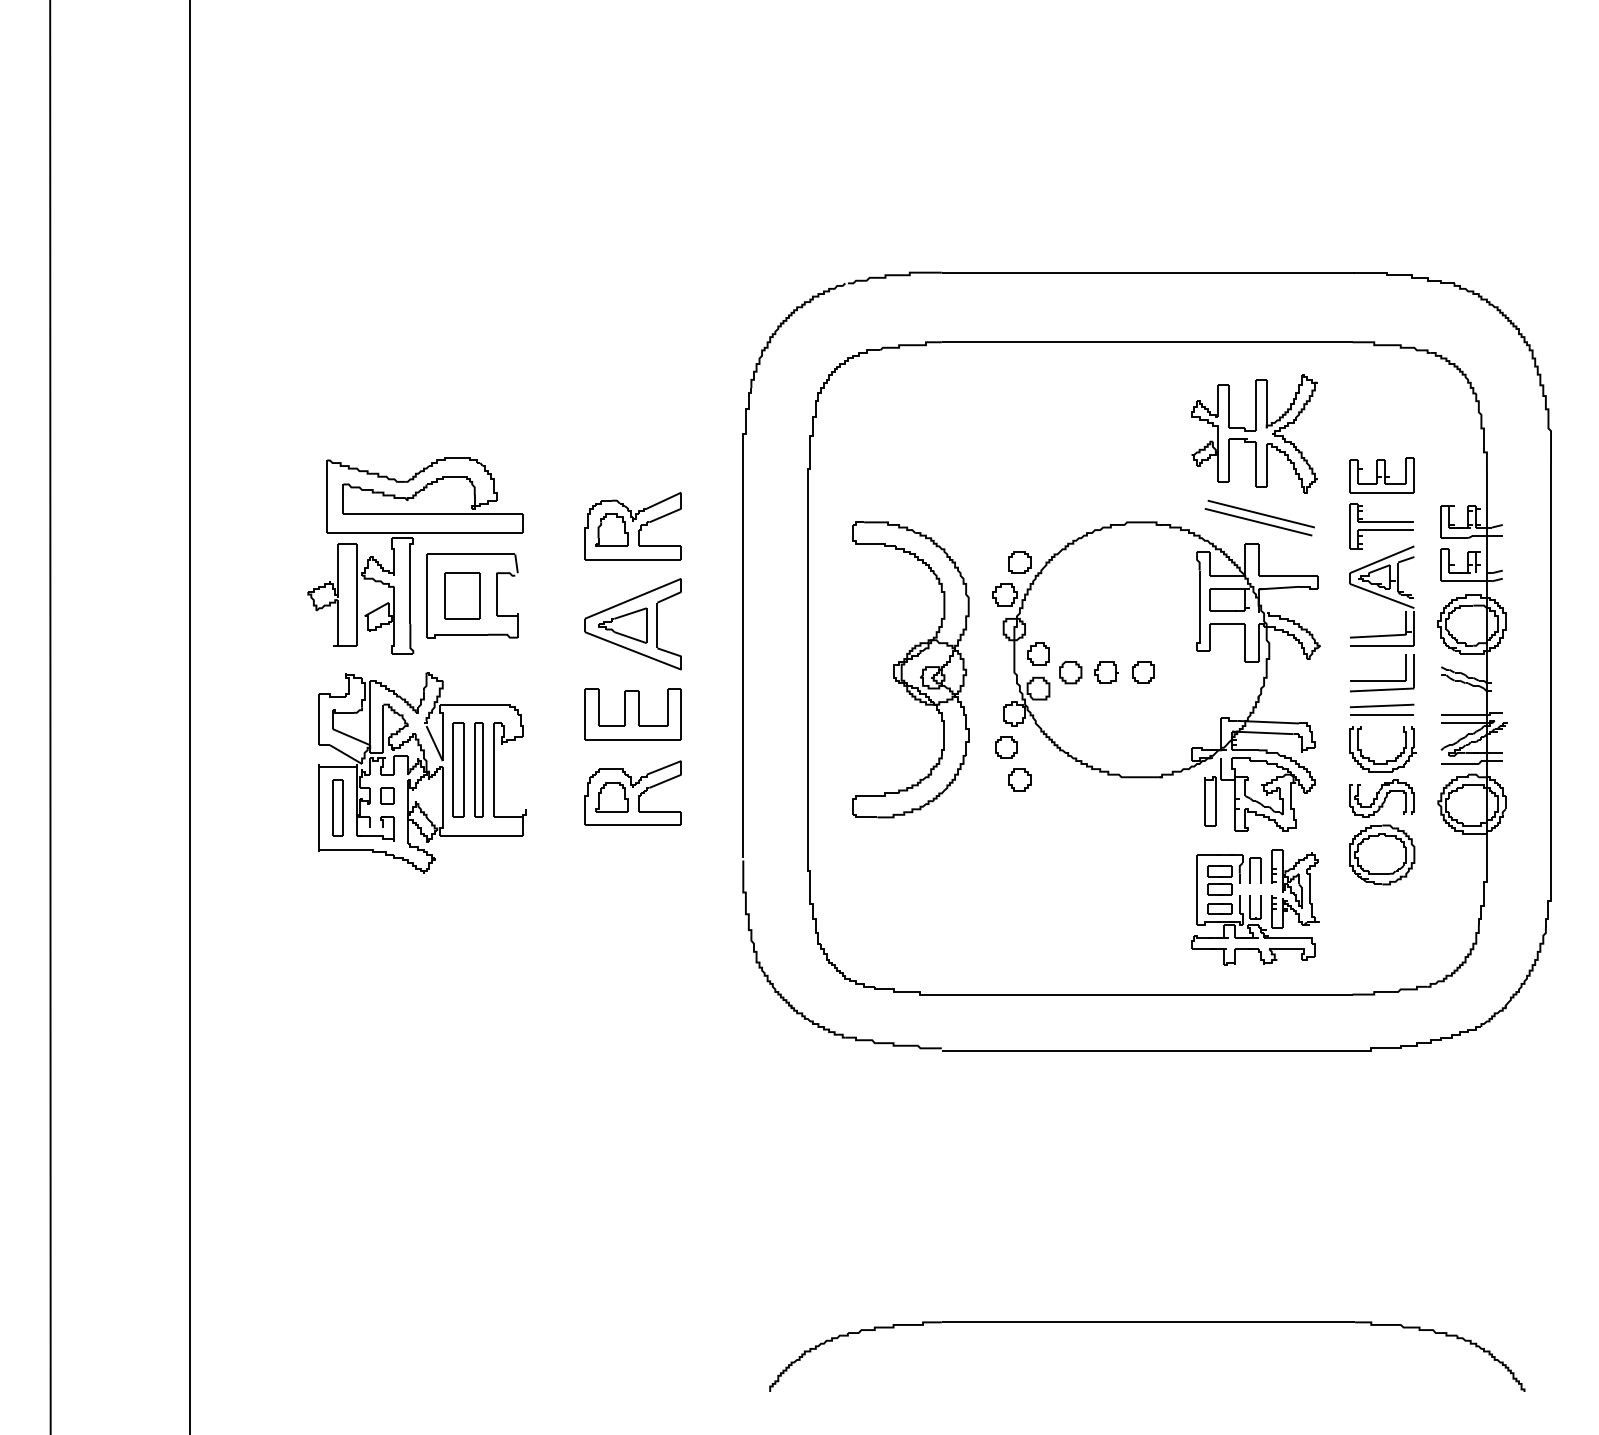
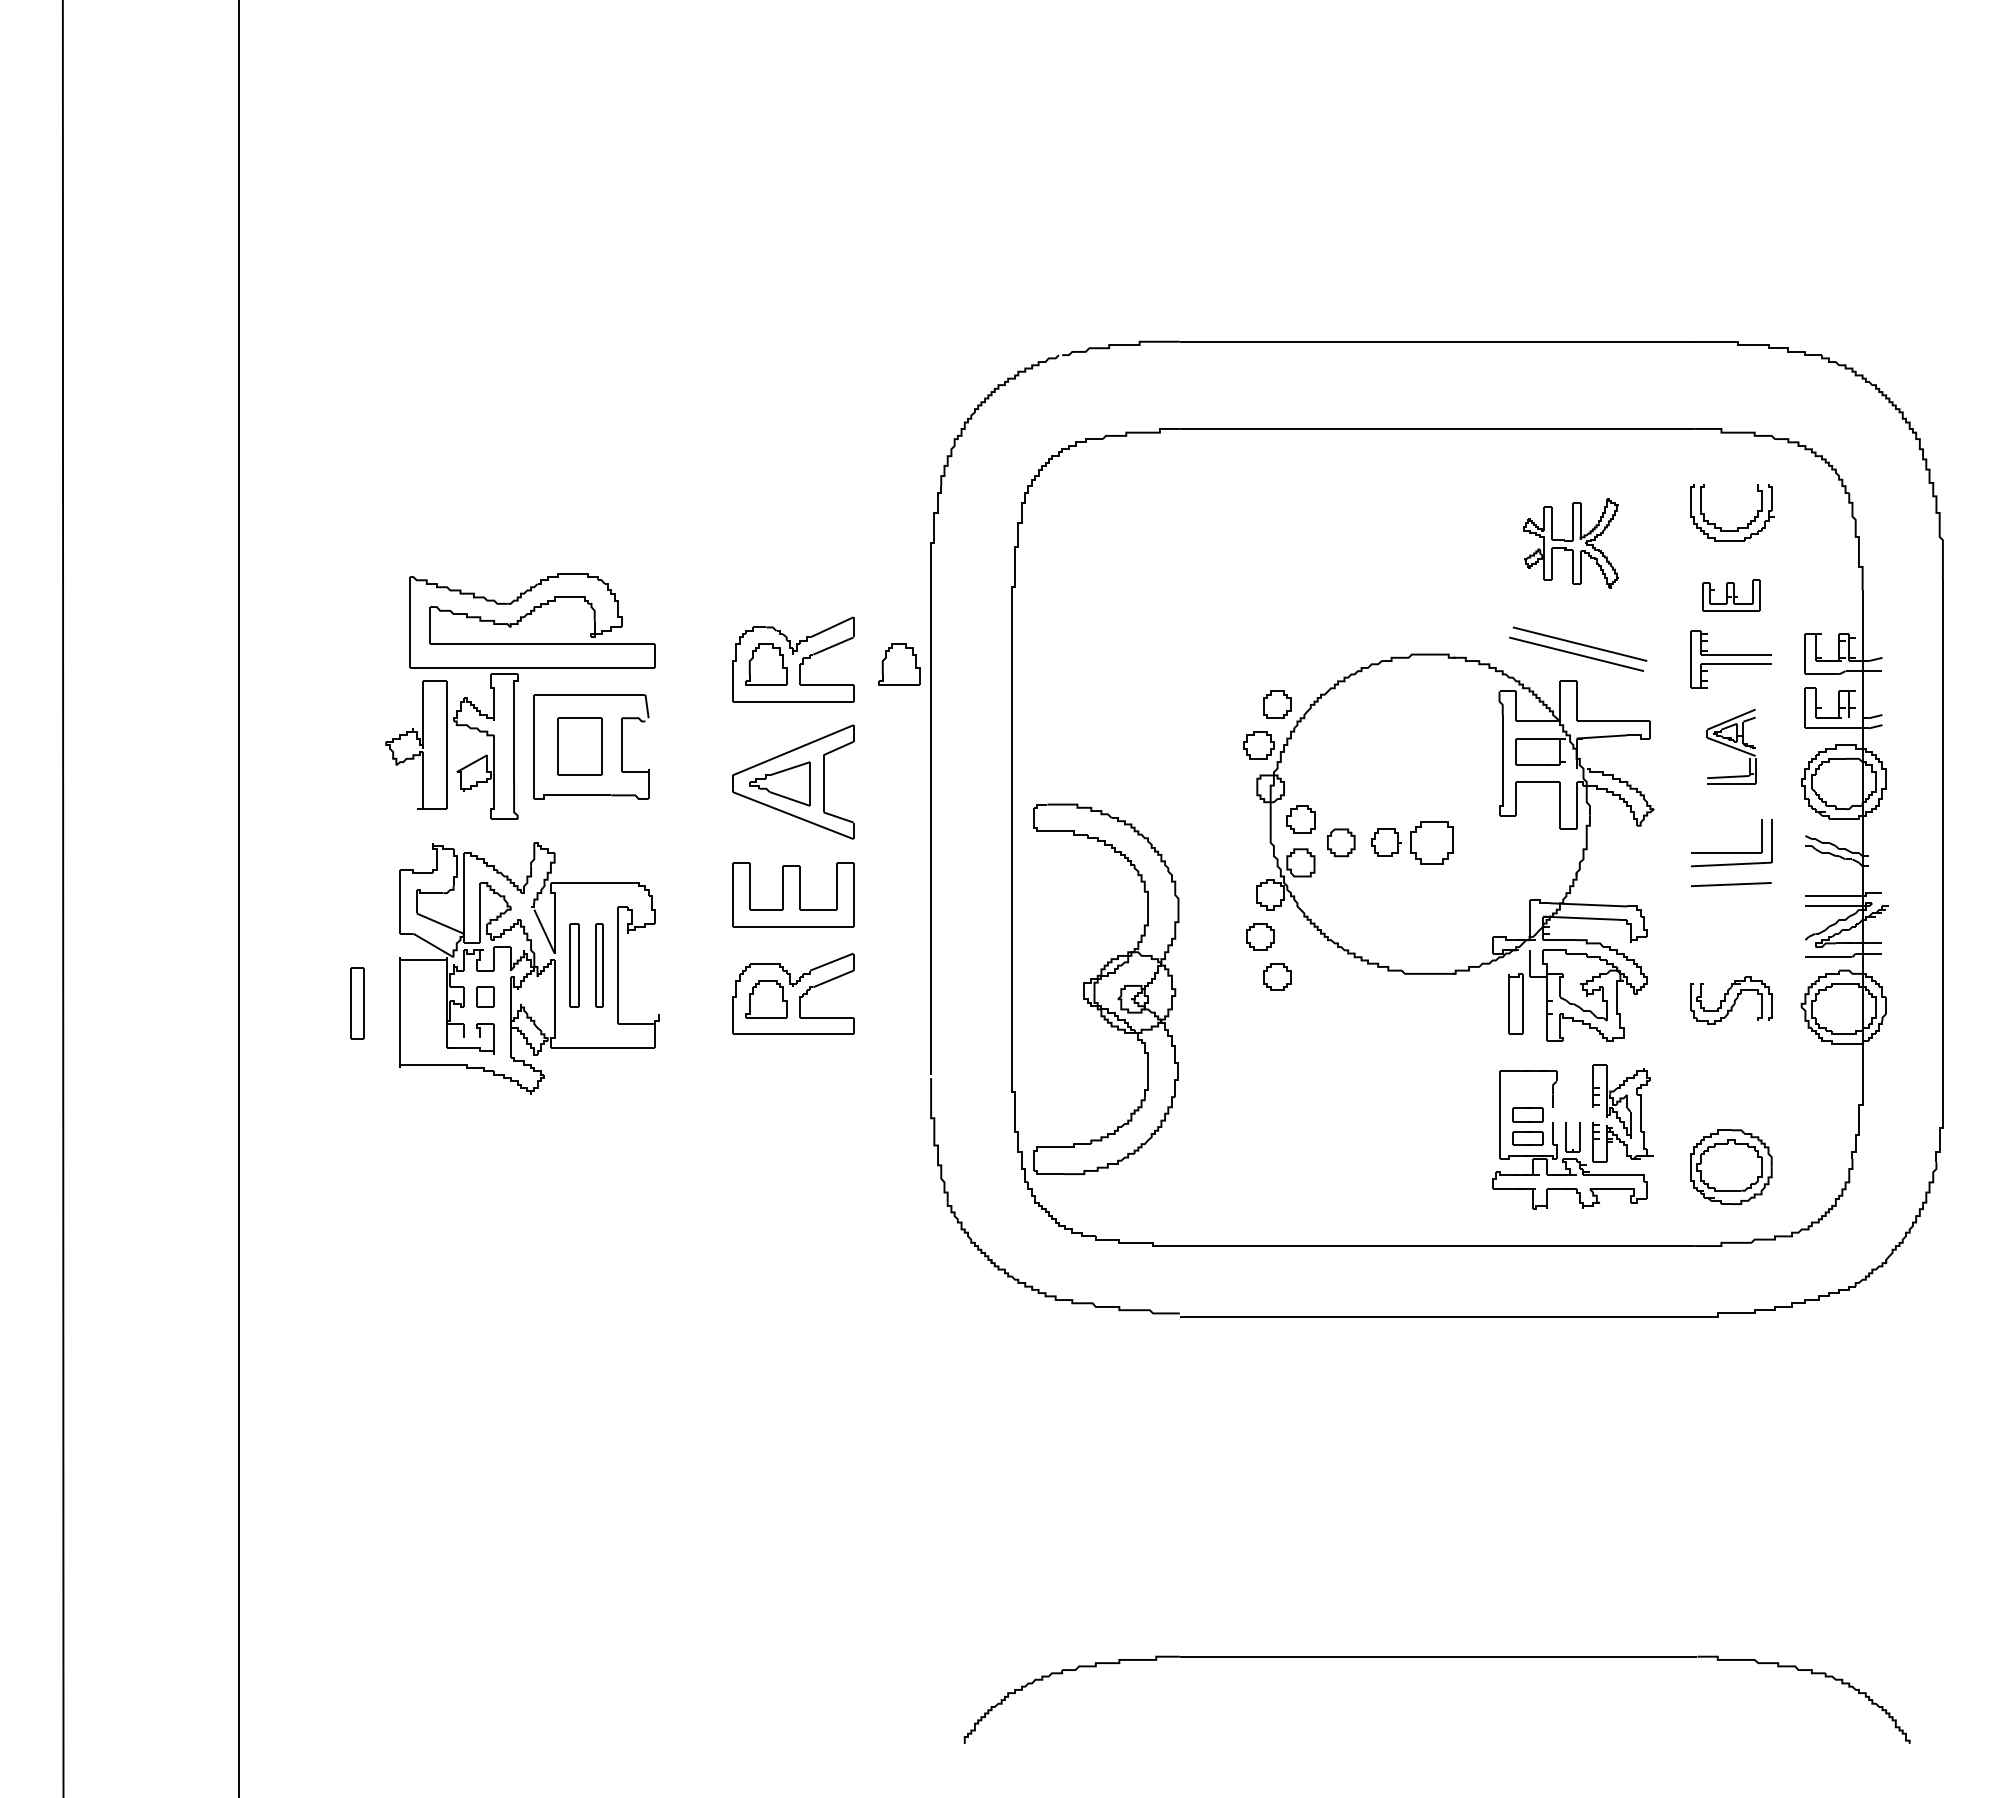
part: (1254, 433) -> (1571, 543), size x0.6
part: (1382, 475) -> (1731, 595), size x0.7
part: (718, 530) -> (899, 664), added
part: (1382, 595) -> (1731, 746), size x0.6
part: (911, 669) -> (1106, 988), moved
part: (1143, 672) -> (1432, 842), size x1.6
line: (1382, 714) -> (1731, 895), removed
part: (1387, 761) -> (1737, 527), moved
part: (458, 770) -> (574, 965), size x0.7
part: (478, 770) -> (599, 965), size x0.7
part: (338, 808) -> (357, 1003), moved
part: (1382, 854) -> (1731, 1166), moved
part: (1255, 870) -> (1572, 1090), removed
part: (1219, 871) -> (1527, 1091), removed

